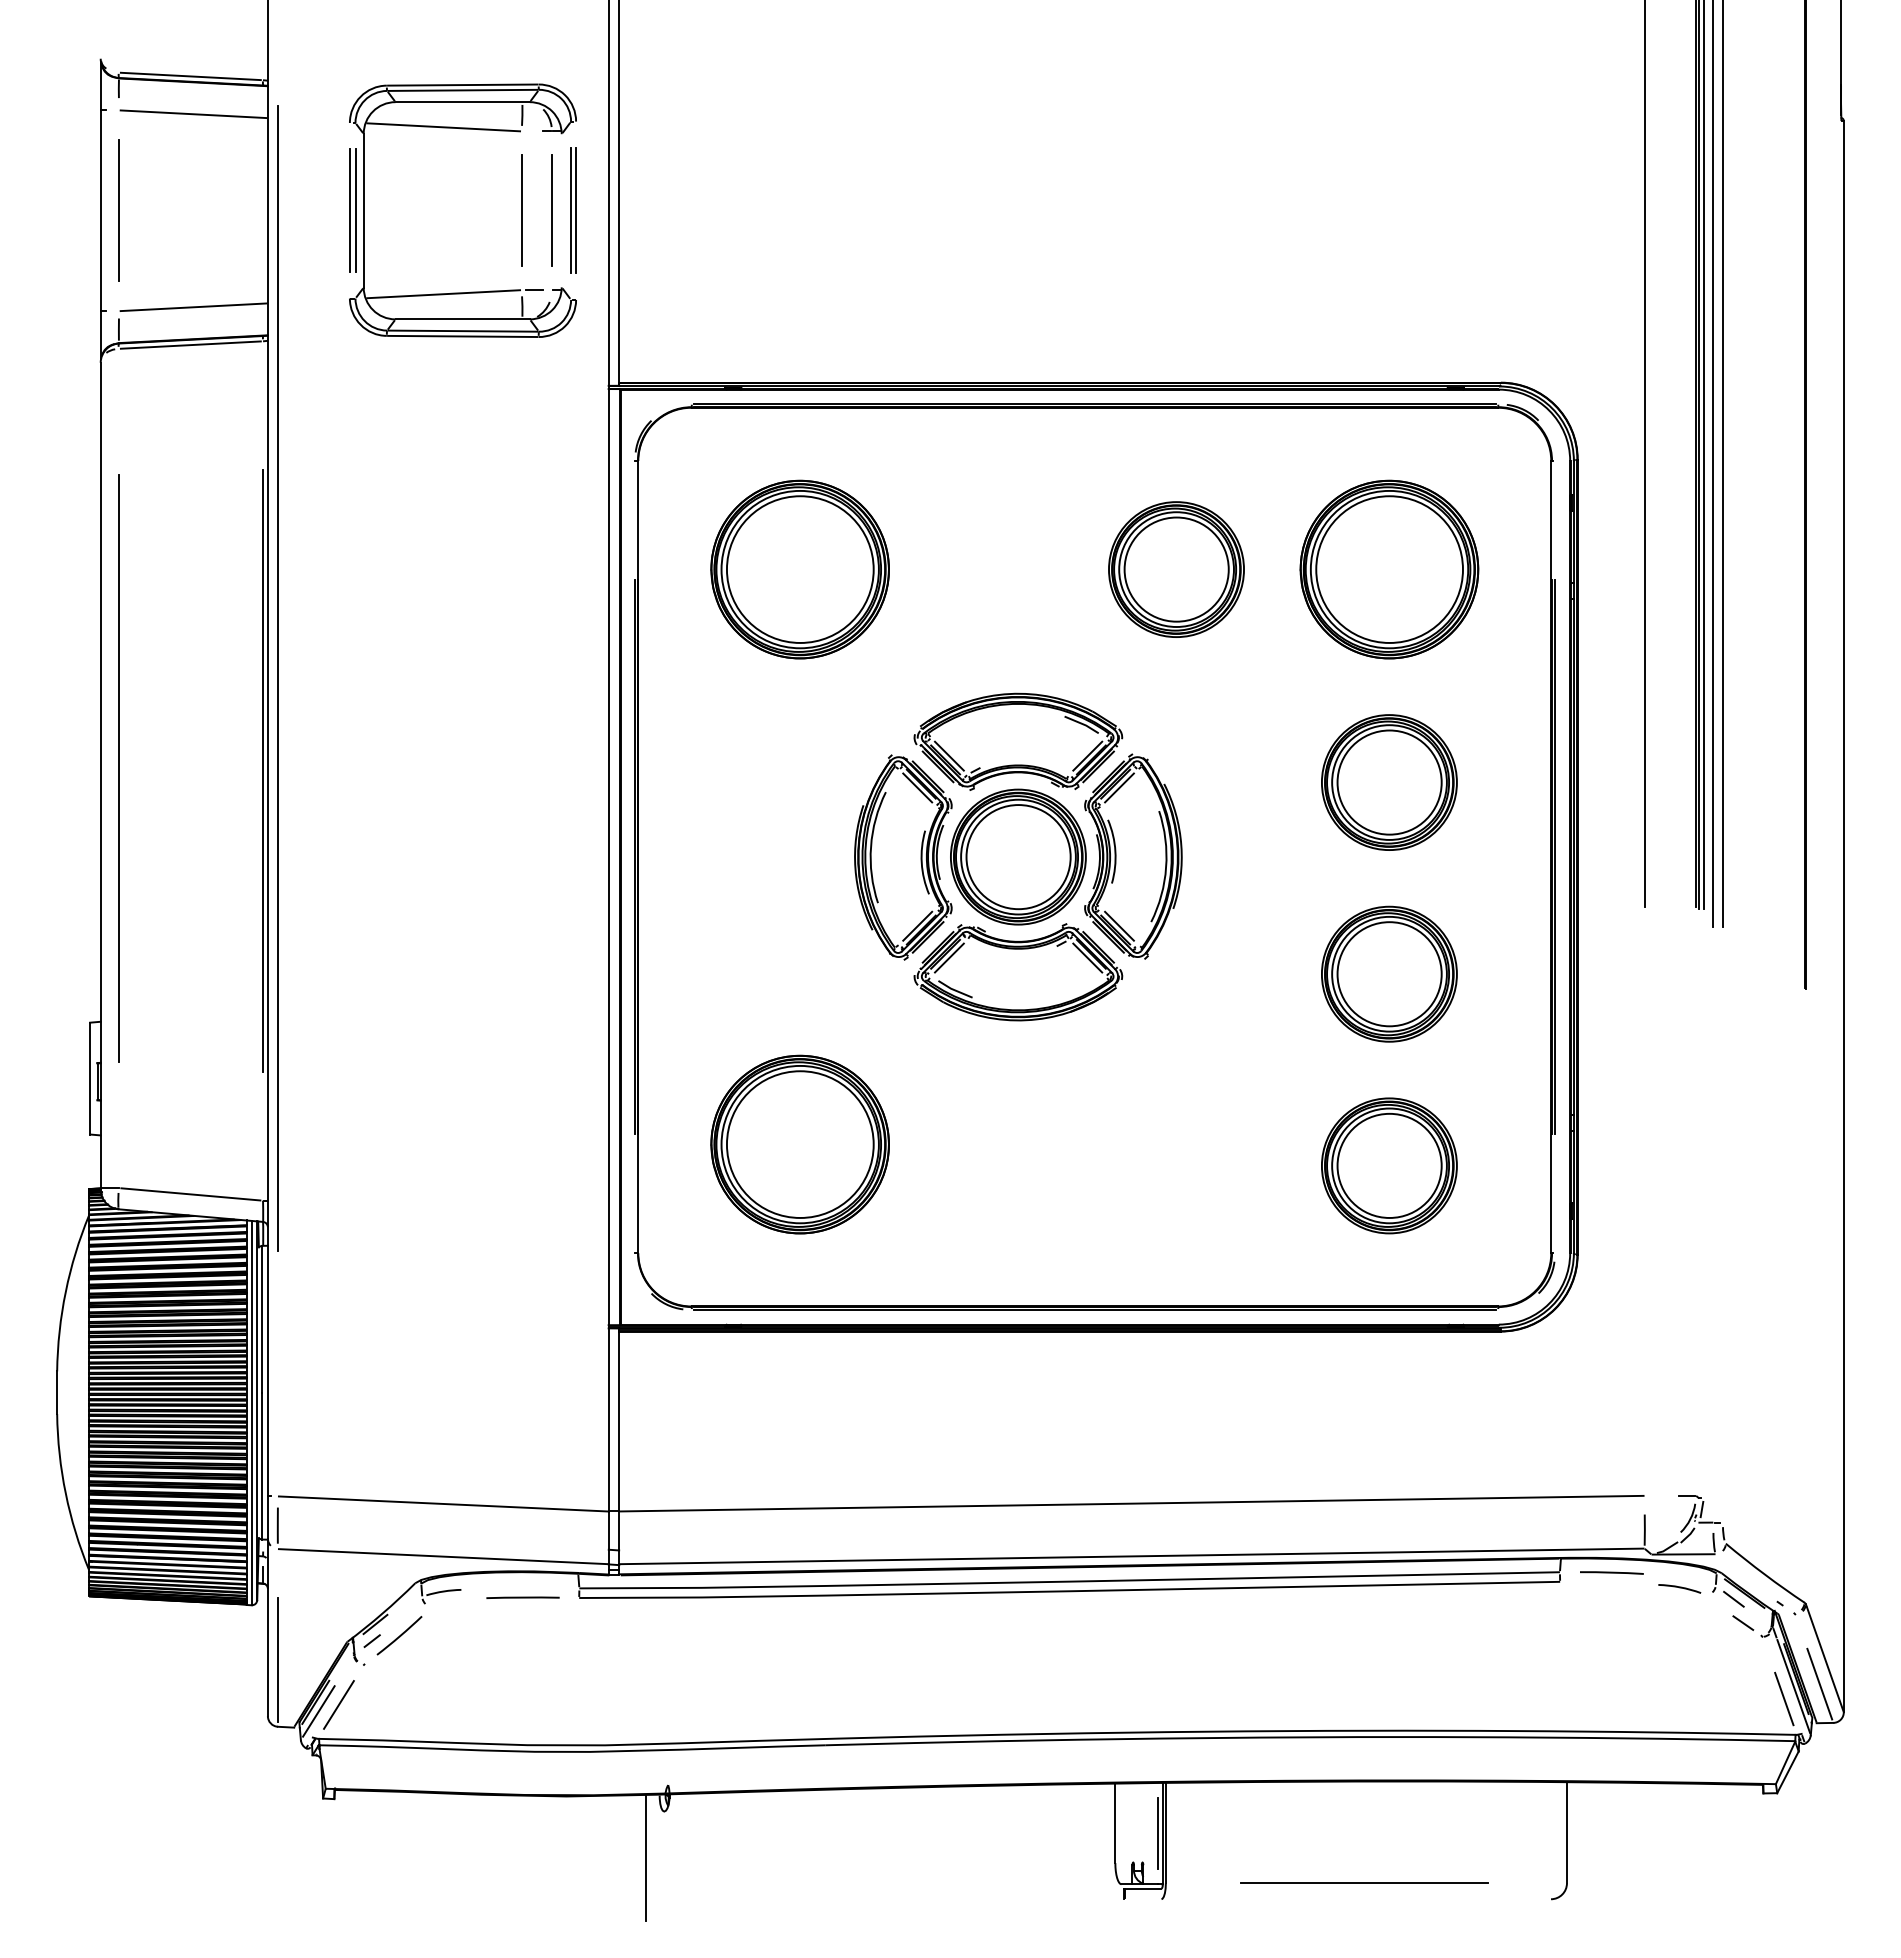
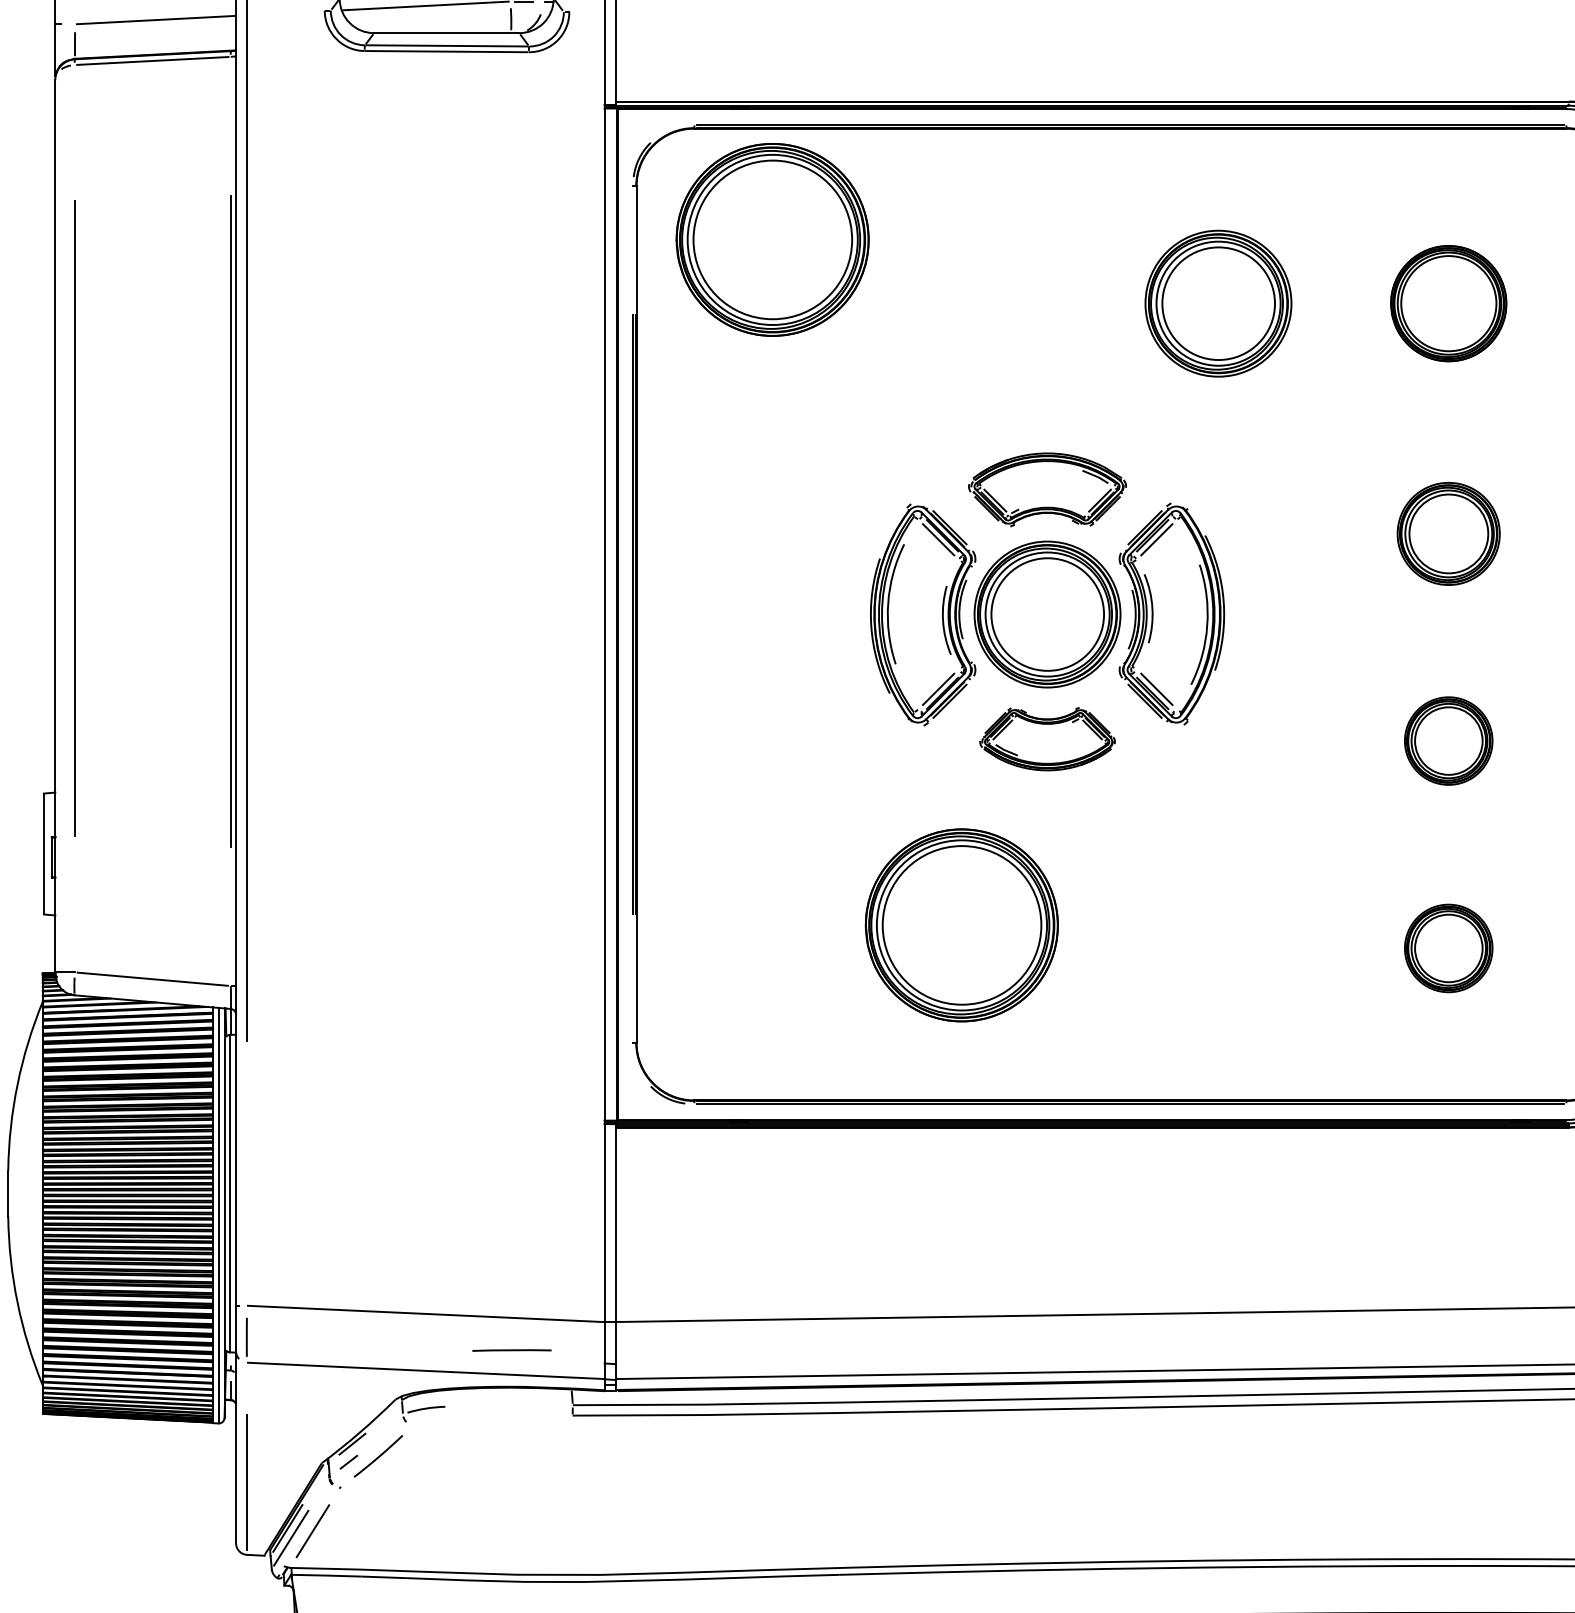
part: (799, 569) -> (771, 239), moved
part: (1389, 569) -> (1448, 303), size x0.6
part: (1018, 741) -> (1047, 489), size x0.7
part: (1389, 782) -> (1448, 533), size x0.7
part: (1018, 972) -> (1047, 739), size x0.6
part: (1389, 973) -> (1448, 740), size x0.6
part: (799, 1144) -> (961, 925), moved
part: (1389, 1165) -> (1448, 947), size x0.6
line: (522, 1597) -> (511, 1350), moved

